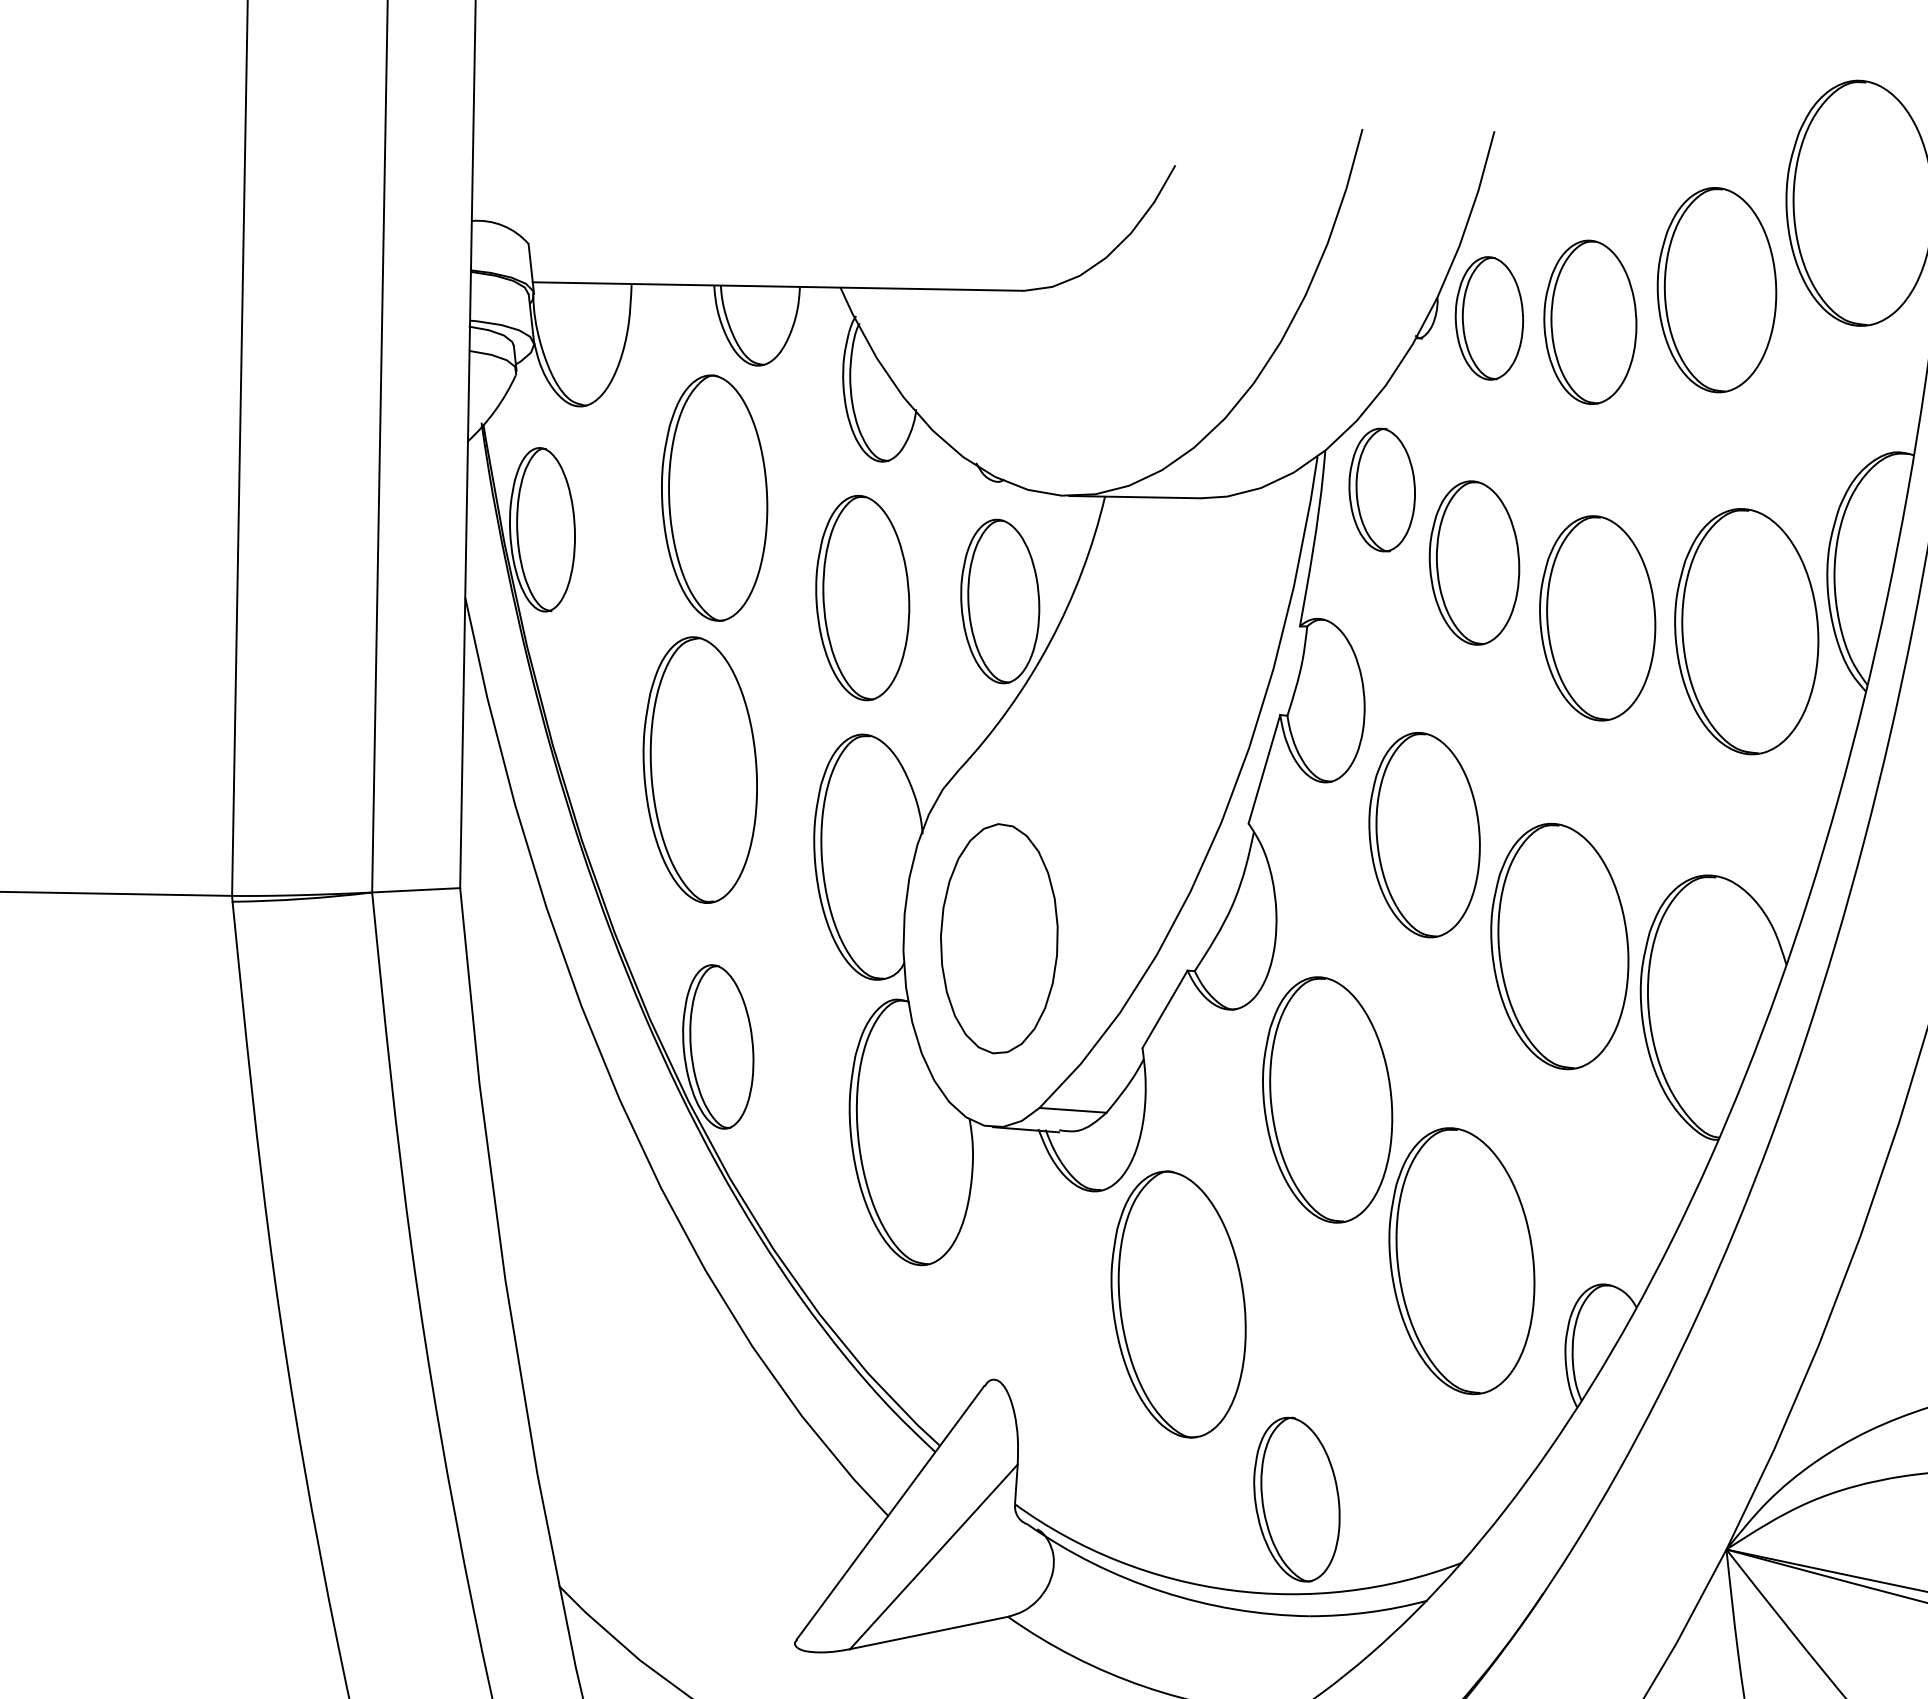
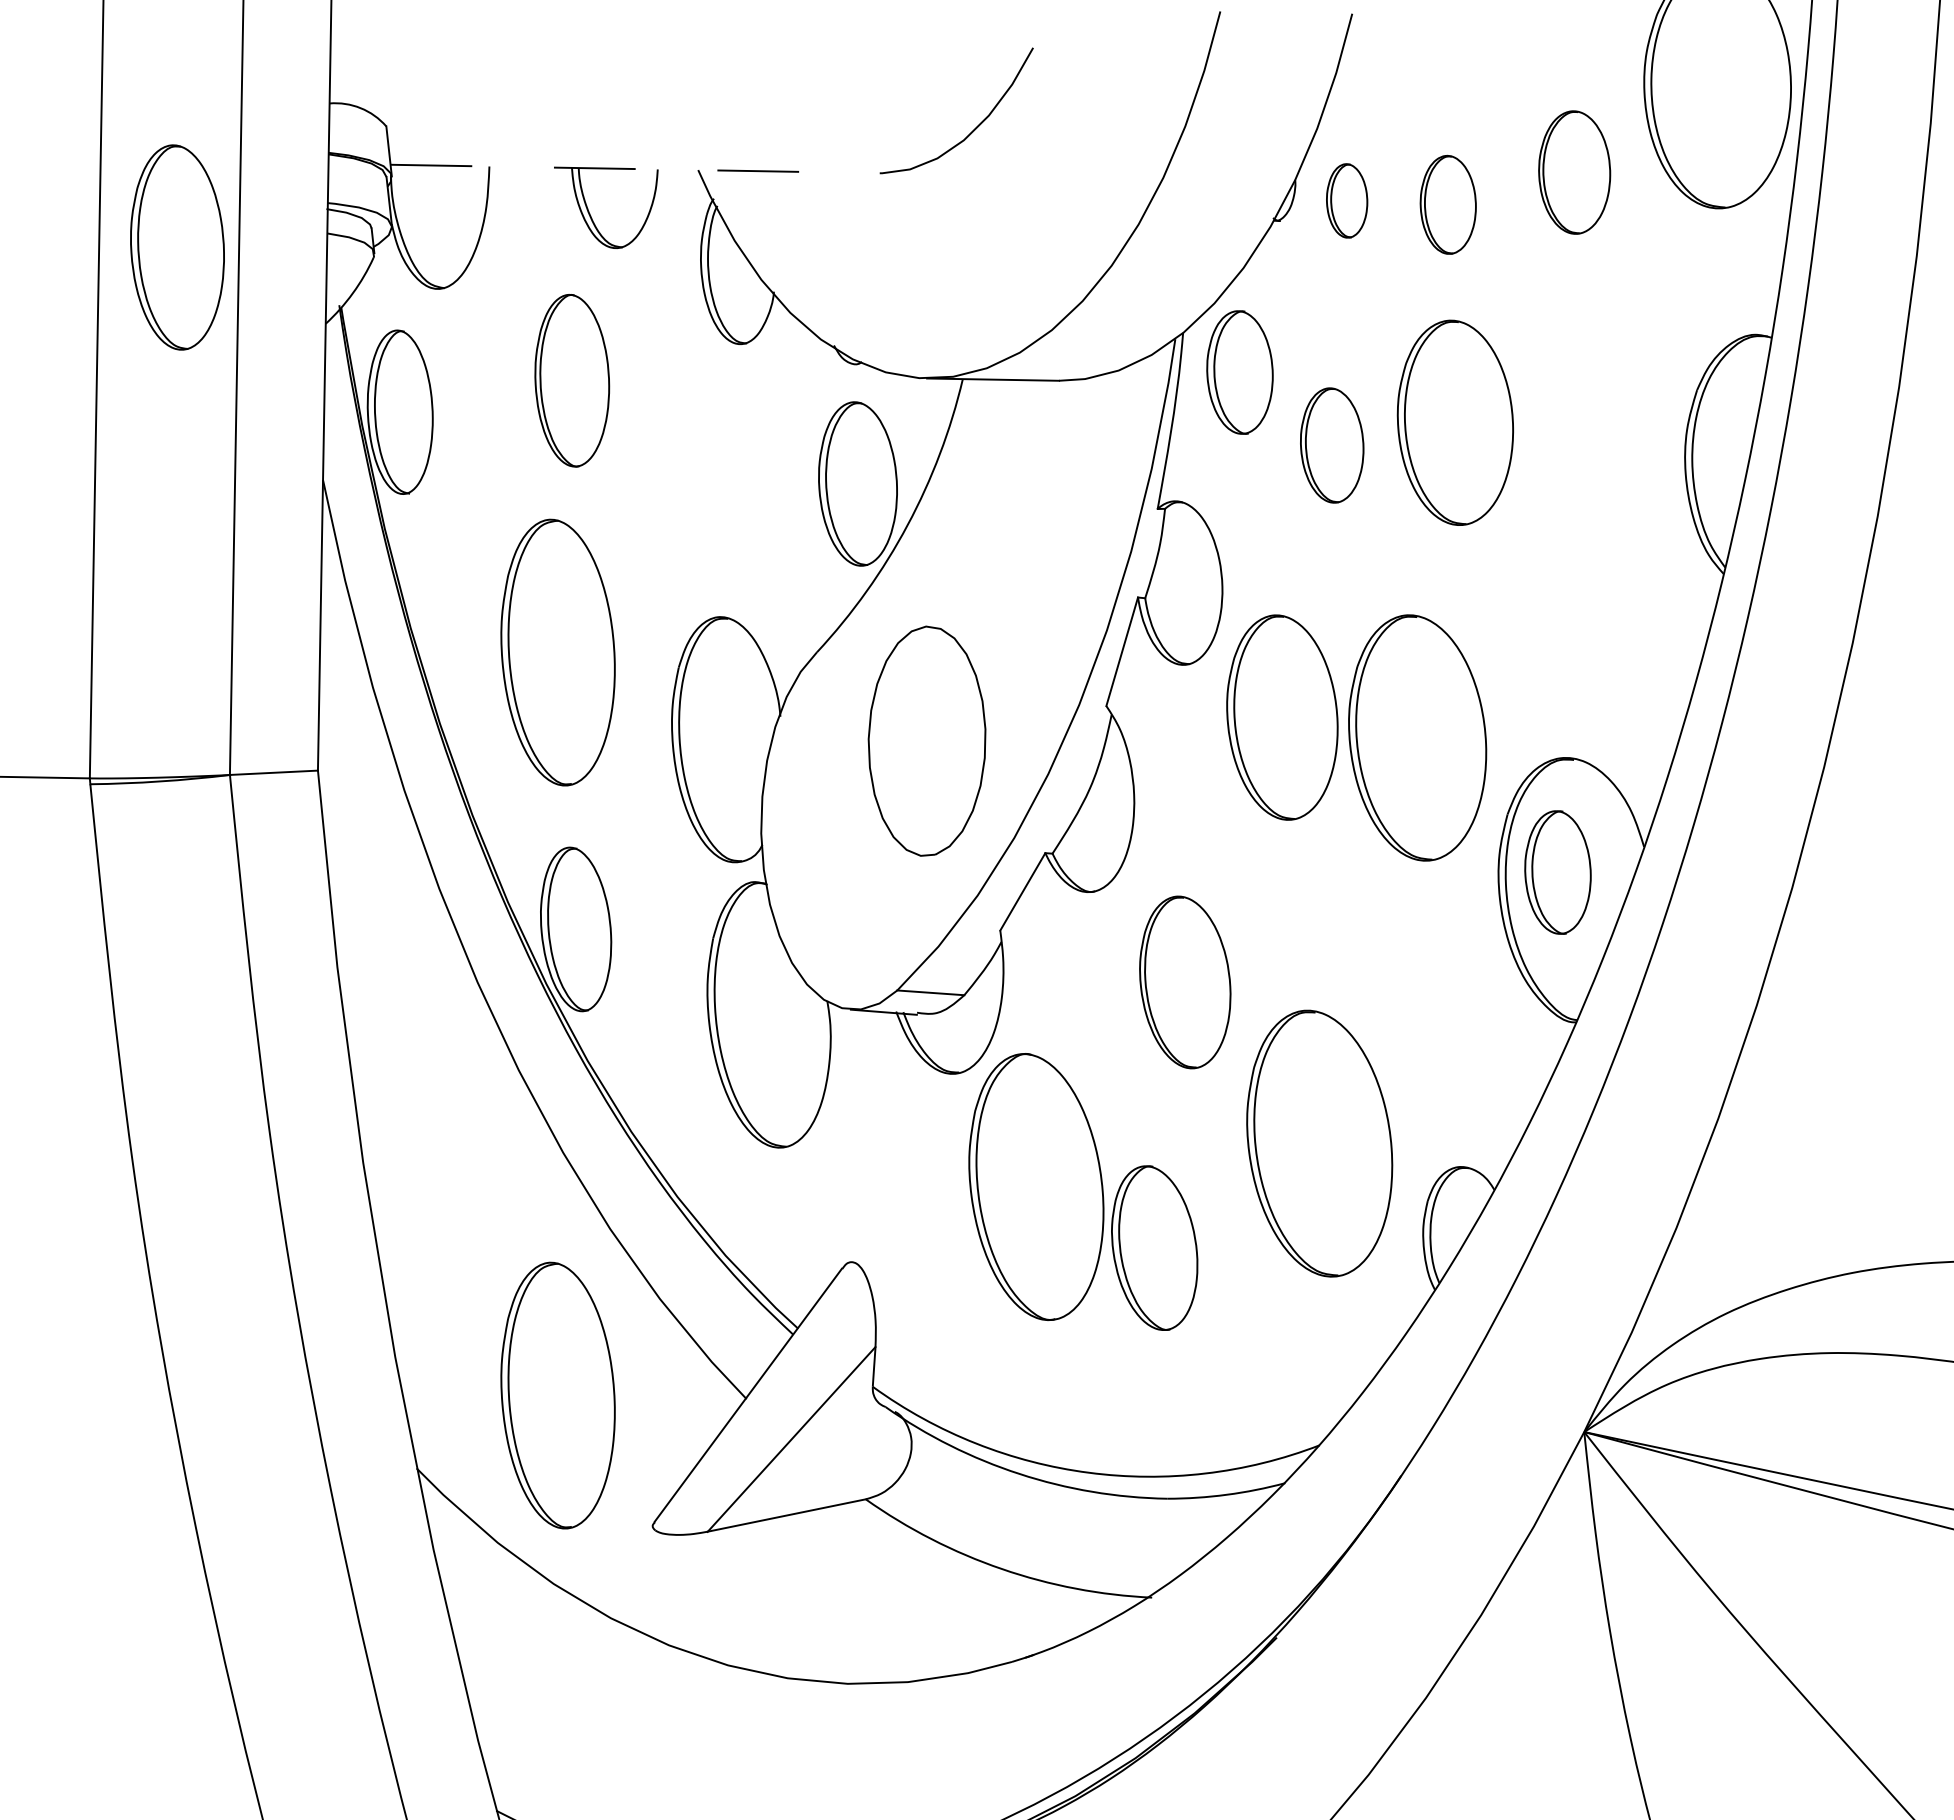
line: (777, 287) -> (635, 169), solid -> dashed
part: (1716, 290) -> (1574, 172), size x0.6
part: (1488, 318) -> (1346, 200), size x0.6
part: (1590, 322) -> (1448, 204), size x0.6
part: (713, 498) -> (571, 380), size x0.7
part: (1473, 563) -> (1331, 445), size x0.7
part: (862, 598) -> (177, 247), moved
part: (1596, 618) -> (1454, 422), moved
part: (1746, 631) -> (1604, 513), removed
part: (998, 938) -> (926, 740), moved
part: (1559, 946) -> (1417, 737), moved
part: (1699, 990) -> (1557, 872), added
part: (1326, 1100) -> (1184, 982), size x0.7
part: (1296, 1499) -> (1154, 1247), moved
part: (699, 1513) -> (557, 1395), added

